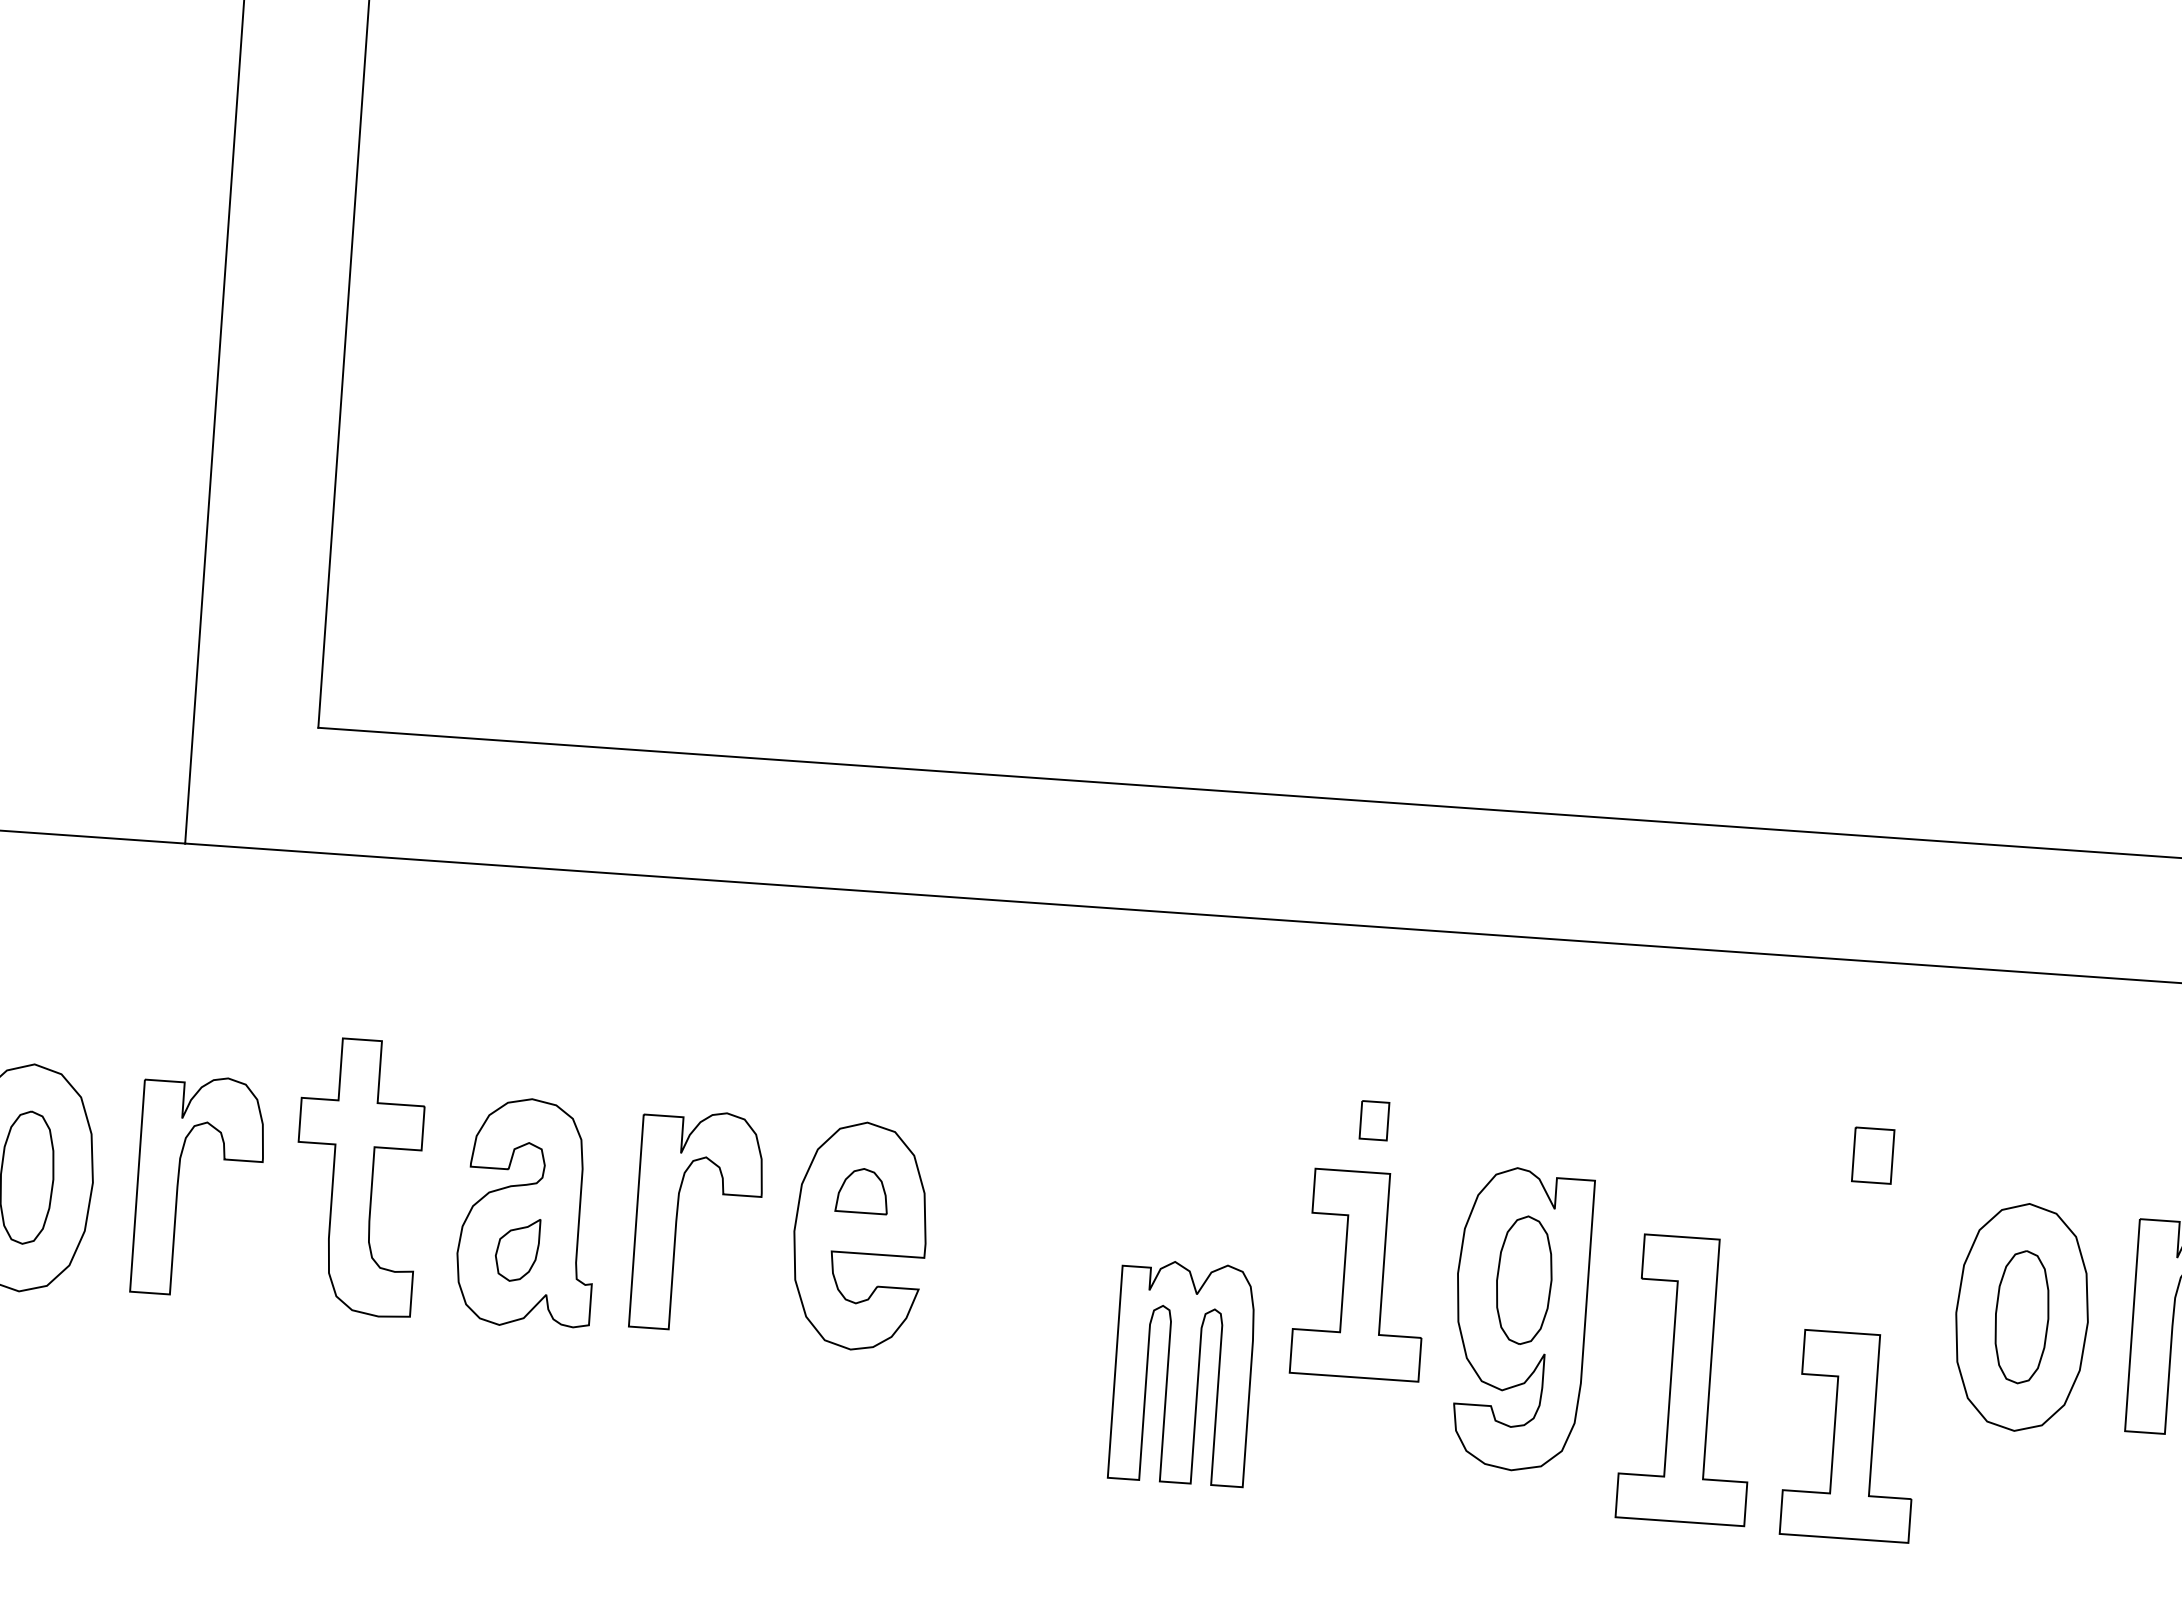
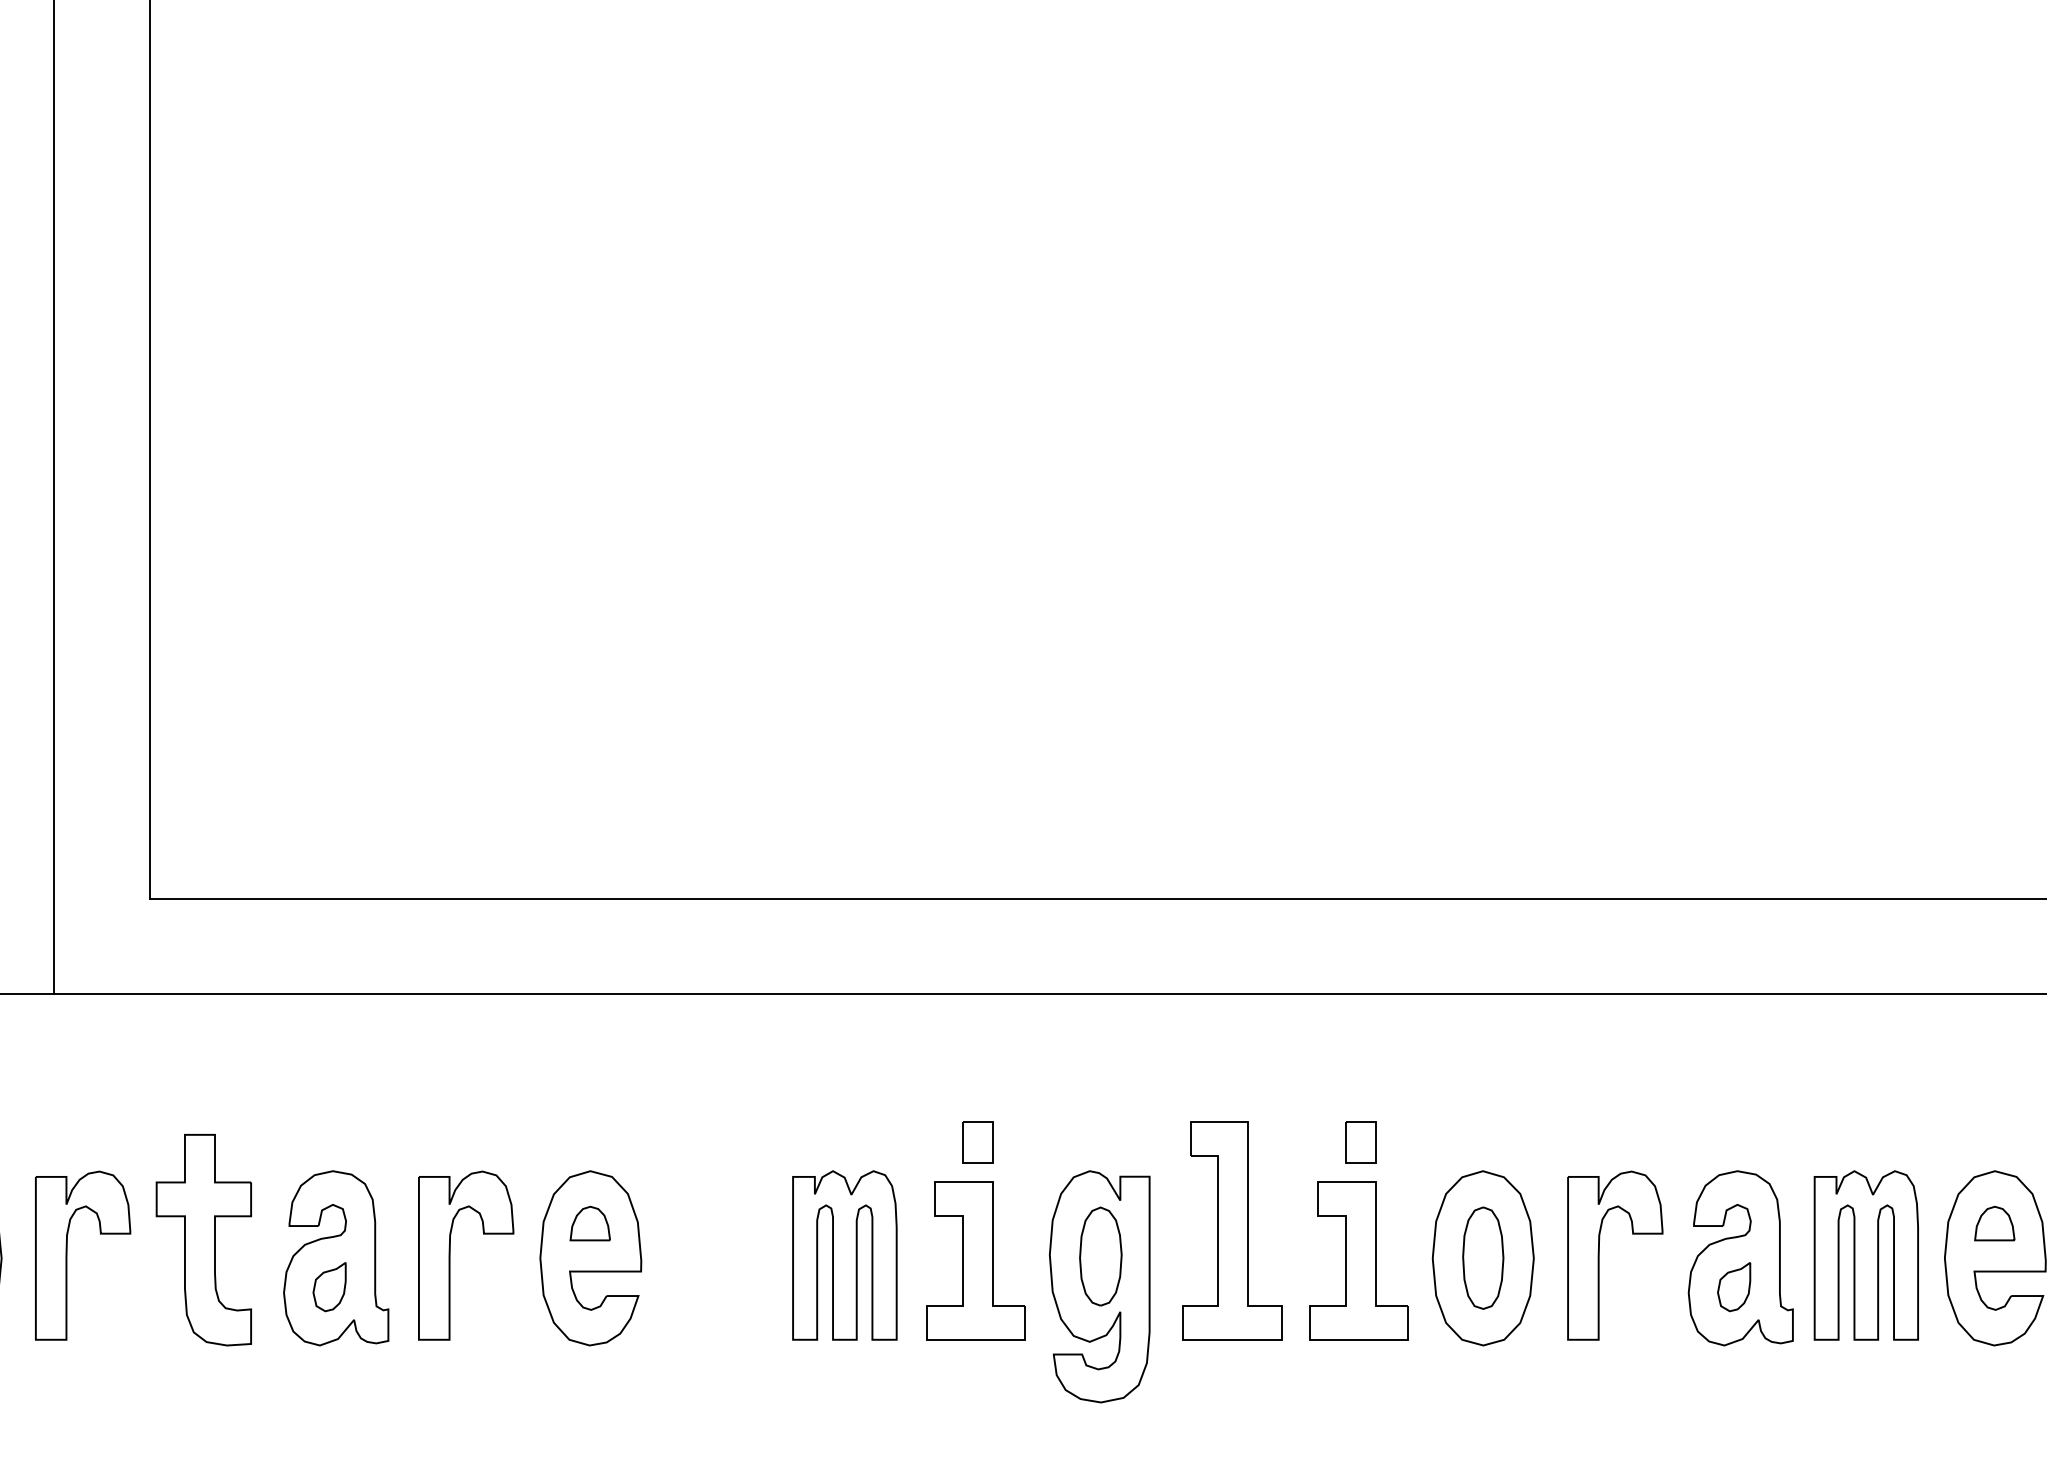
part: (1374, 1120) -> (977, 1142), size x1.43
part: (1182, 1372) -> (844, 1255), moved
part: (1689, 1379) -> (1232, 1230), moved
part: (1850, 1435) -> (1358, 1260), moved

